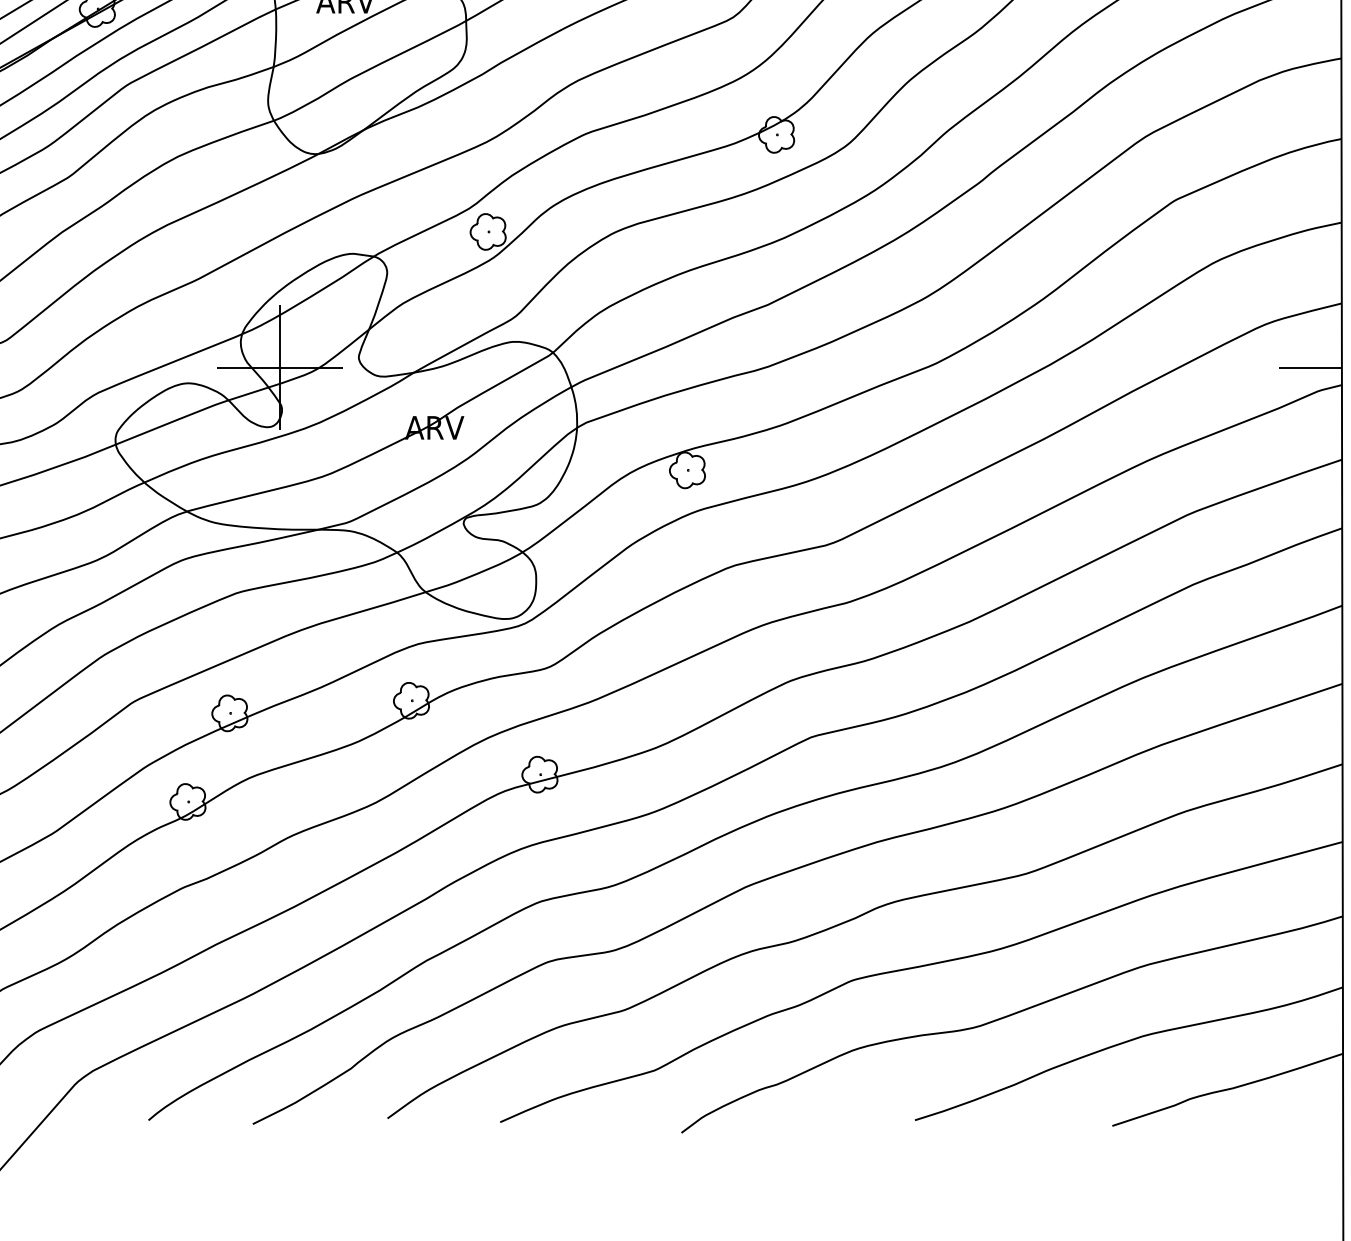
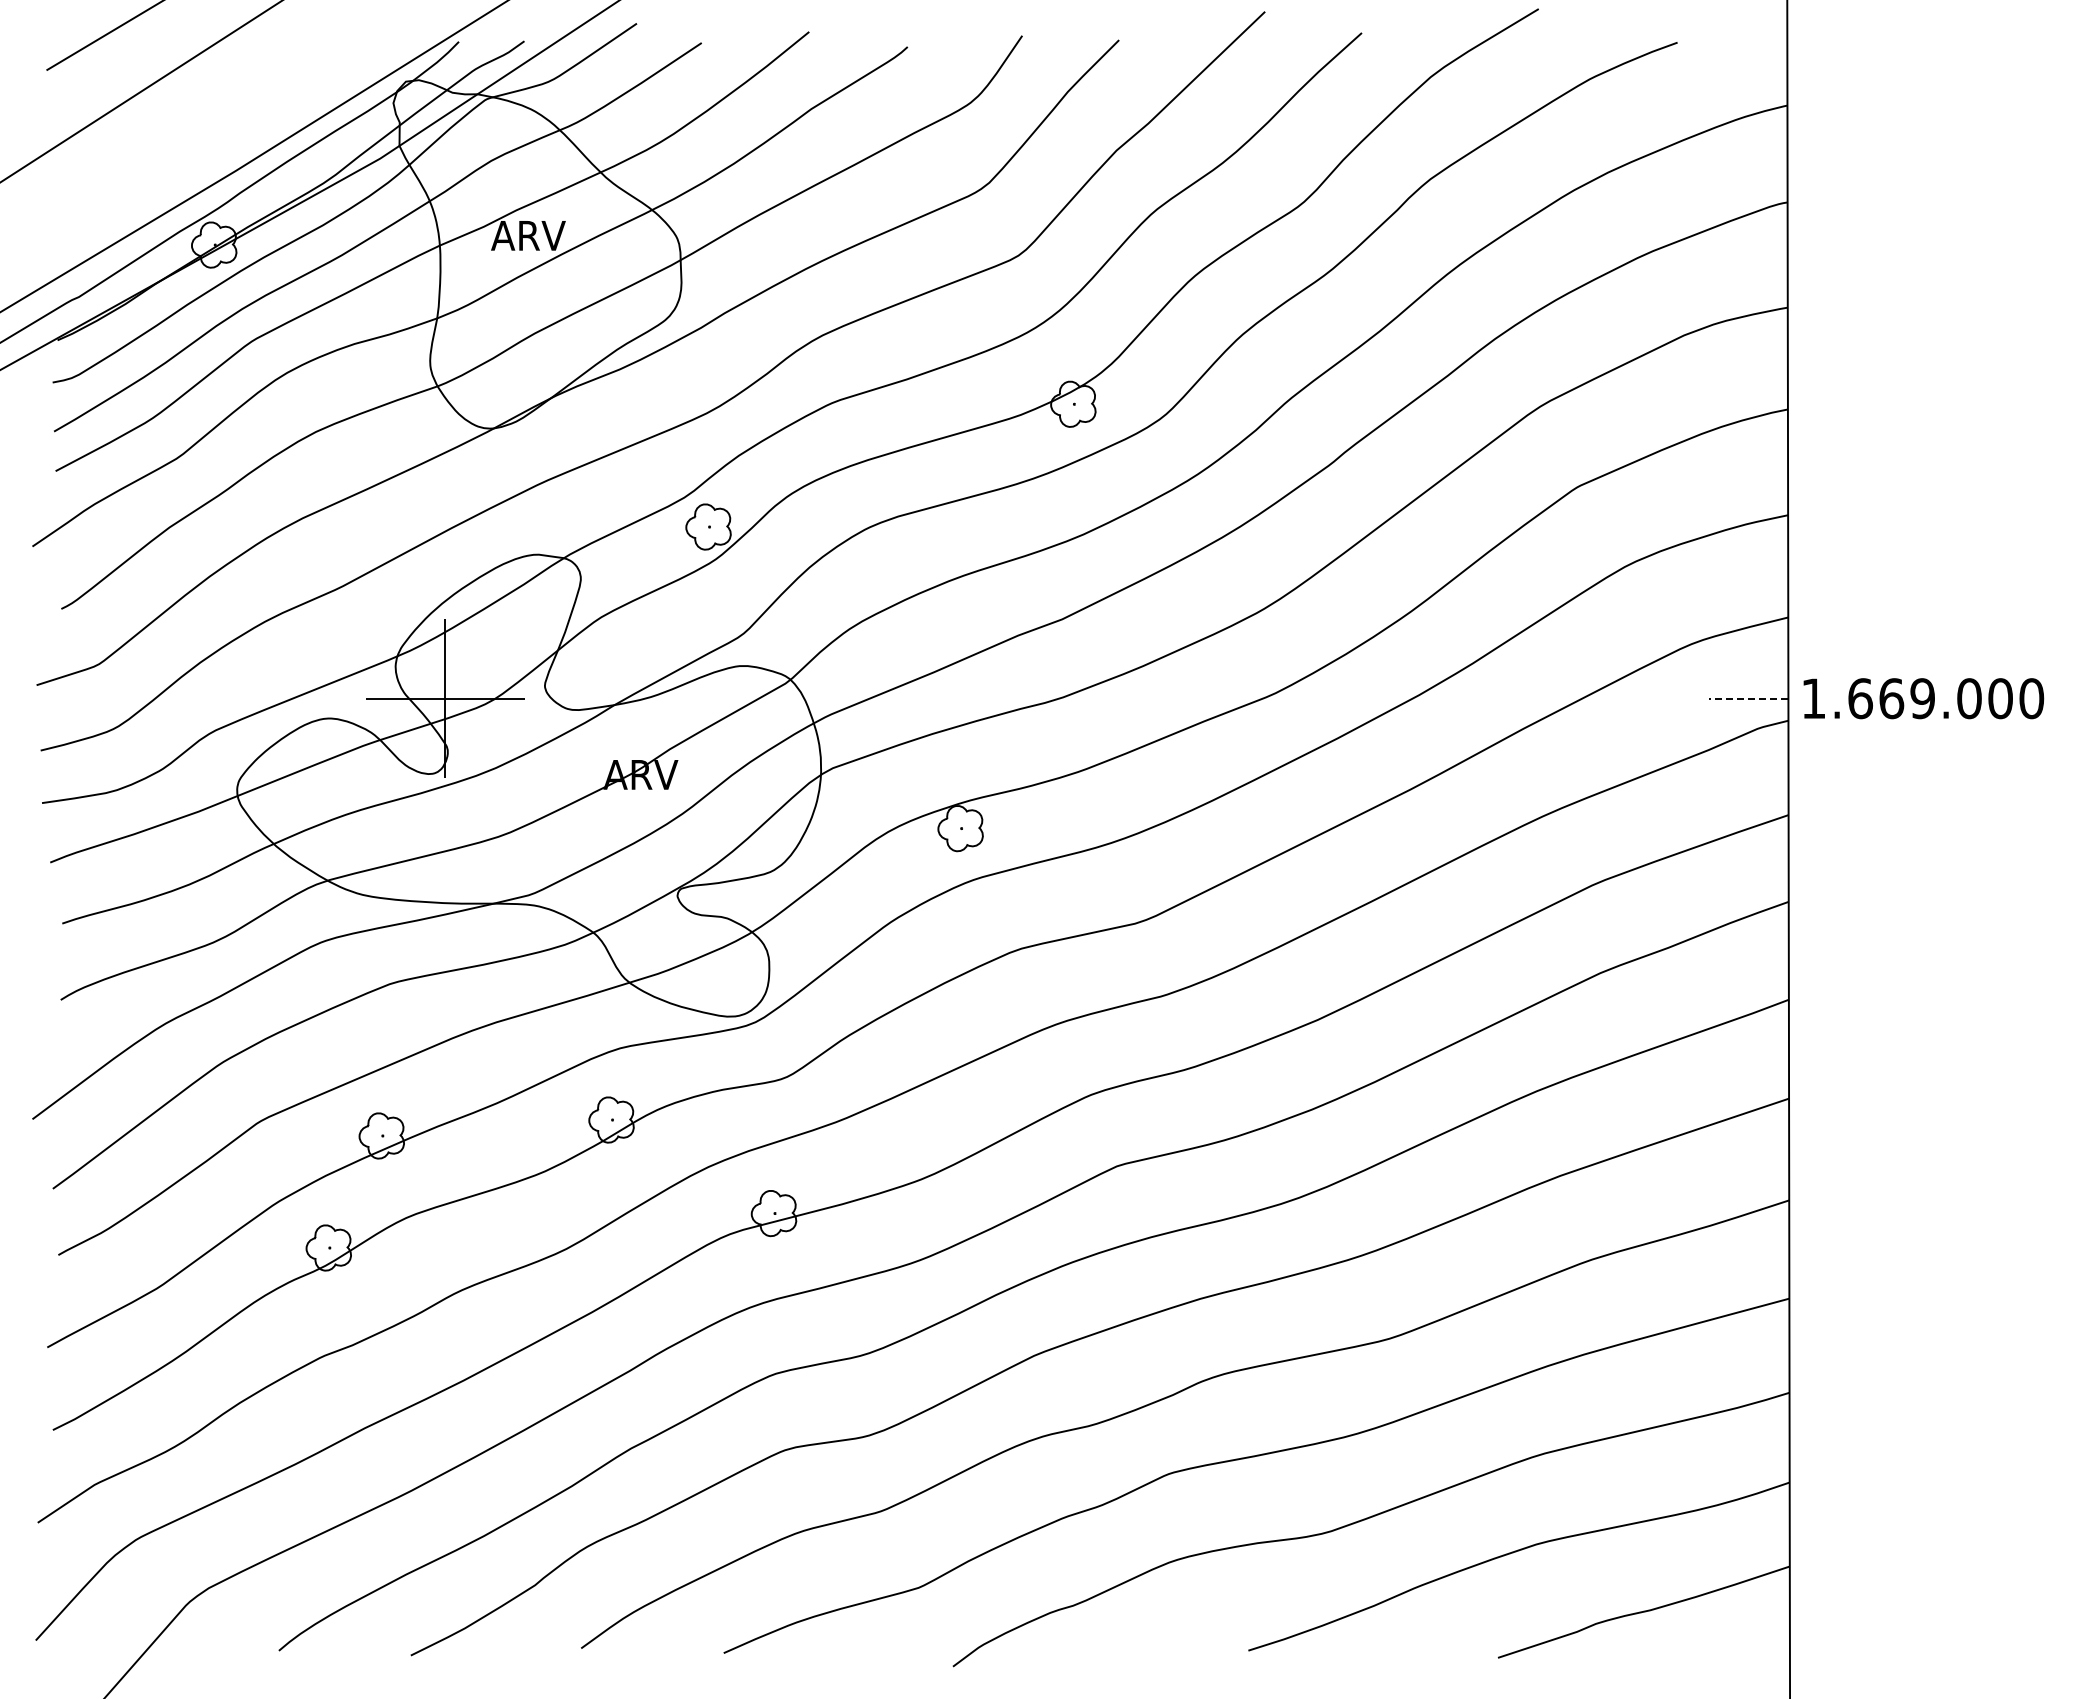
line: (1310, 367) -> (1748, 698), solid -> dashed

